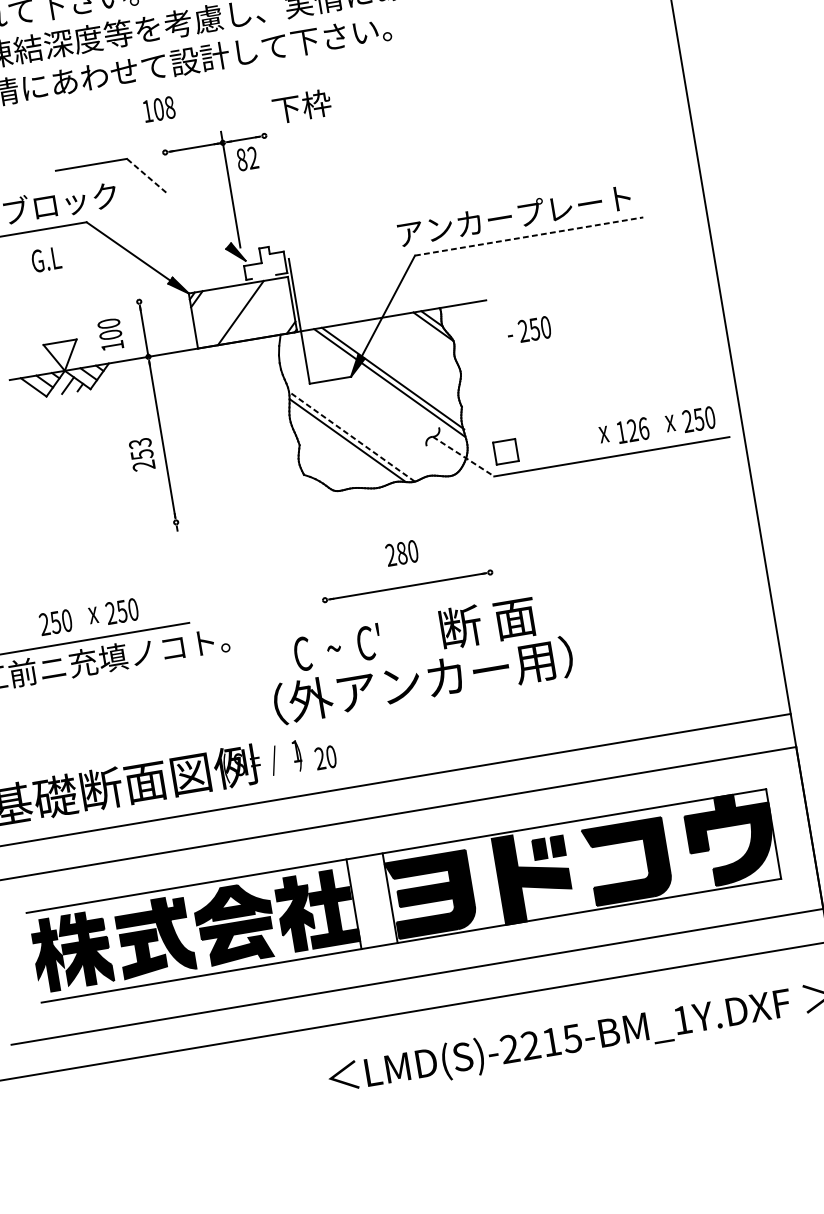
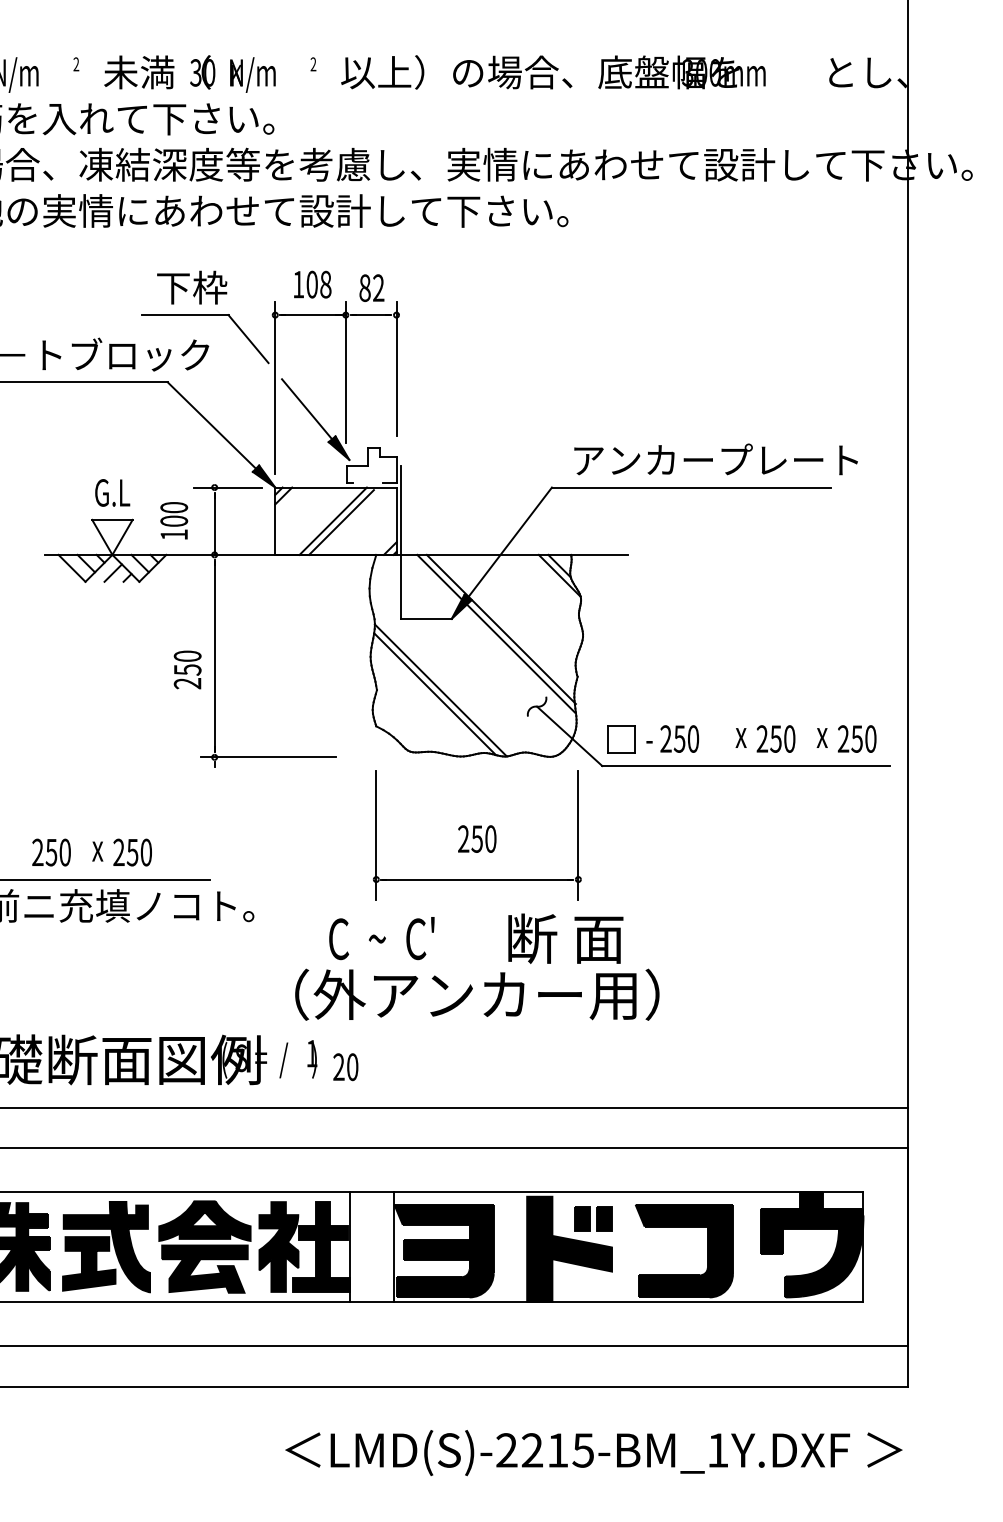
text: (302, 106) -> (192, 287), moved
text: (159, 109) -> (312, 284), moved
text: (247, 158) -> (371, 287), moved
line: (146, 175) -> (248, 338), dashed -> solid
line: (271, 179) -> (396, 368), added
line: (175, 211) -> (275, 387), added
text: (513, 215) -> (715, 459), moved
line: (204, 225) -> (307, 409), added
line: (529, 236) -> (691, 487), dashed -> solid
text: (46, 259) -> (112, 492), moved
line: (149, 299) -> (227, 487), added
line: (247, 313) -> (341, 522), added
text: (528, 329) -> (672, 738), moved
text: (632, 430) -> (775, 738), 126 -> 250
line: (351, 436) -> (440, 690), dashed -> solid
text: (140, 443) -> (187, 656), 253 -> 250
line: (464, 456) -> (570, 736), dashed -> solid
line: (220, 515) -> (268, 757), added
line: (484, 535) -> (578, 834), added
text: (401, 552) -> (476, 838), 280 -> 250
line: (319, 563) -> (376, 834), added

